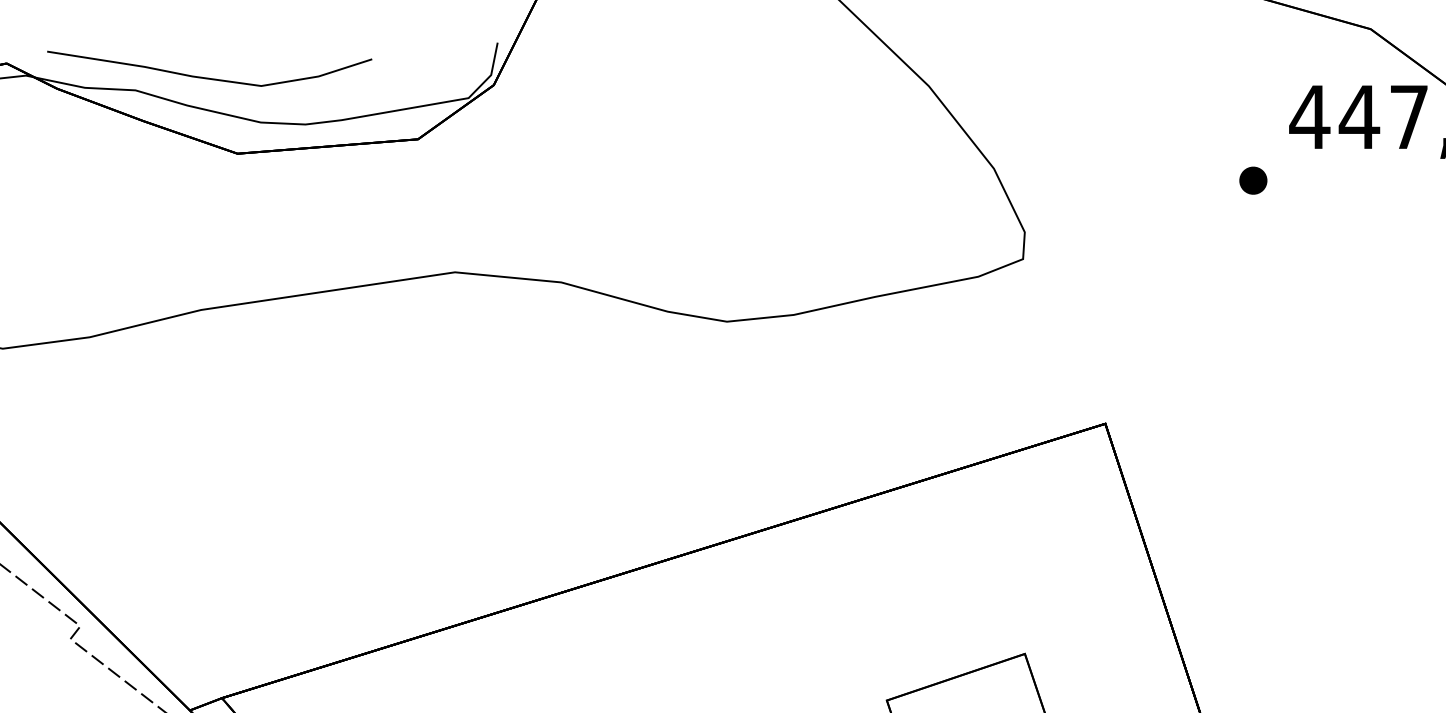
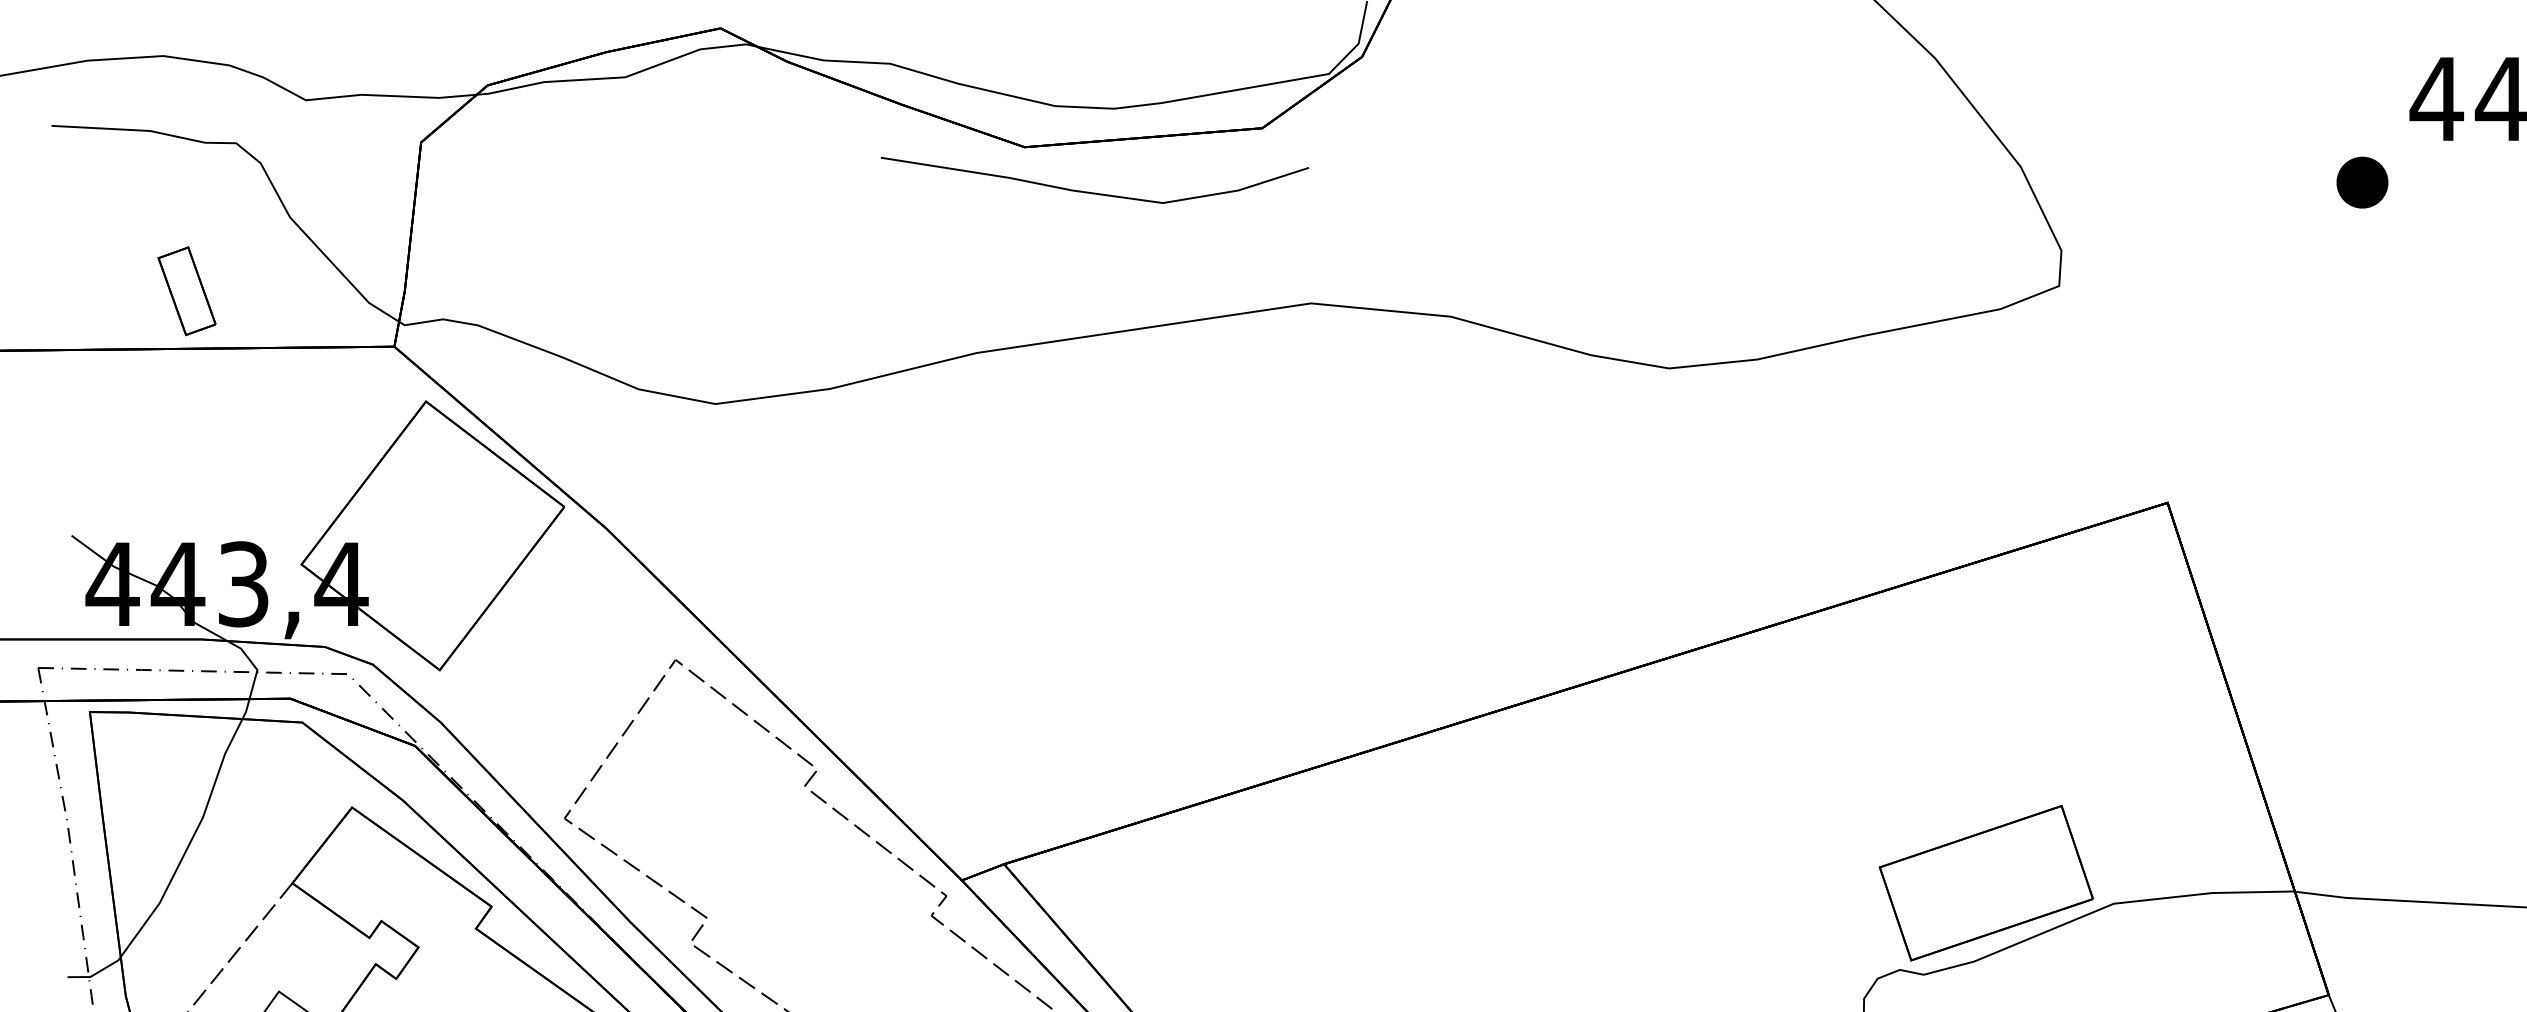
curve: (209, 78) -> (1094, 192), moved
part: (1253, 180) -> (2362, 182), size x1.4

